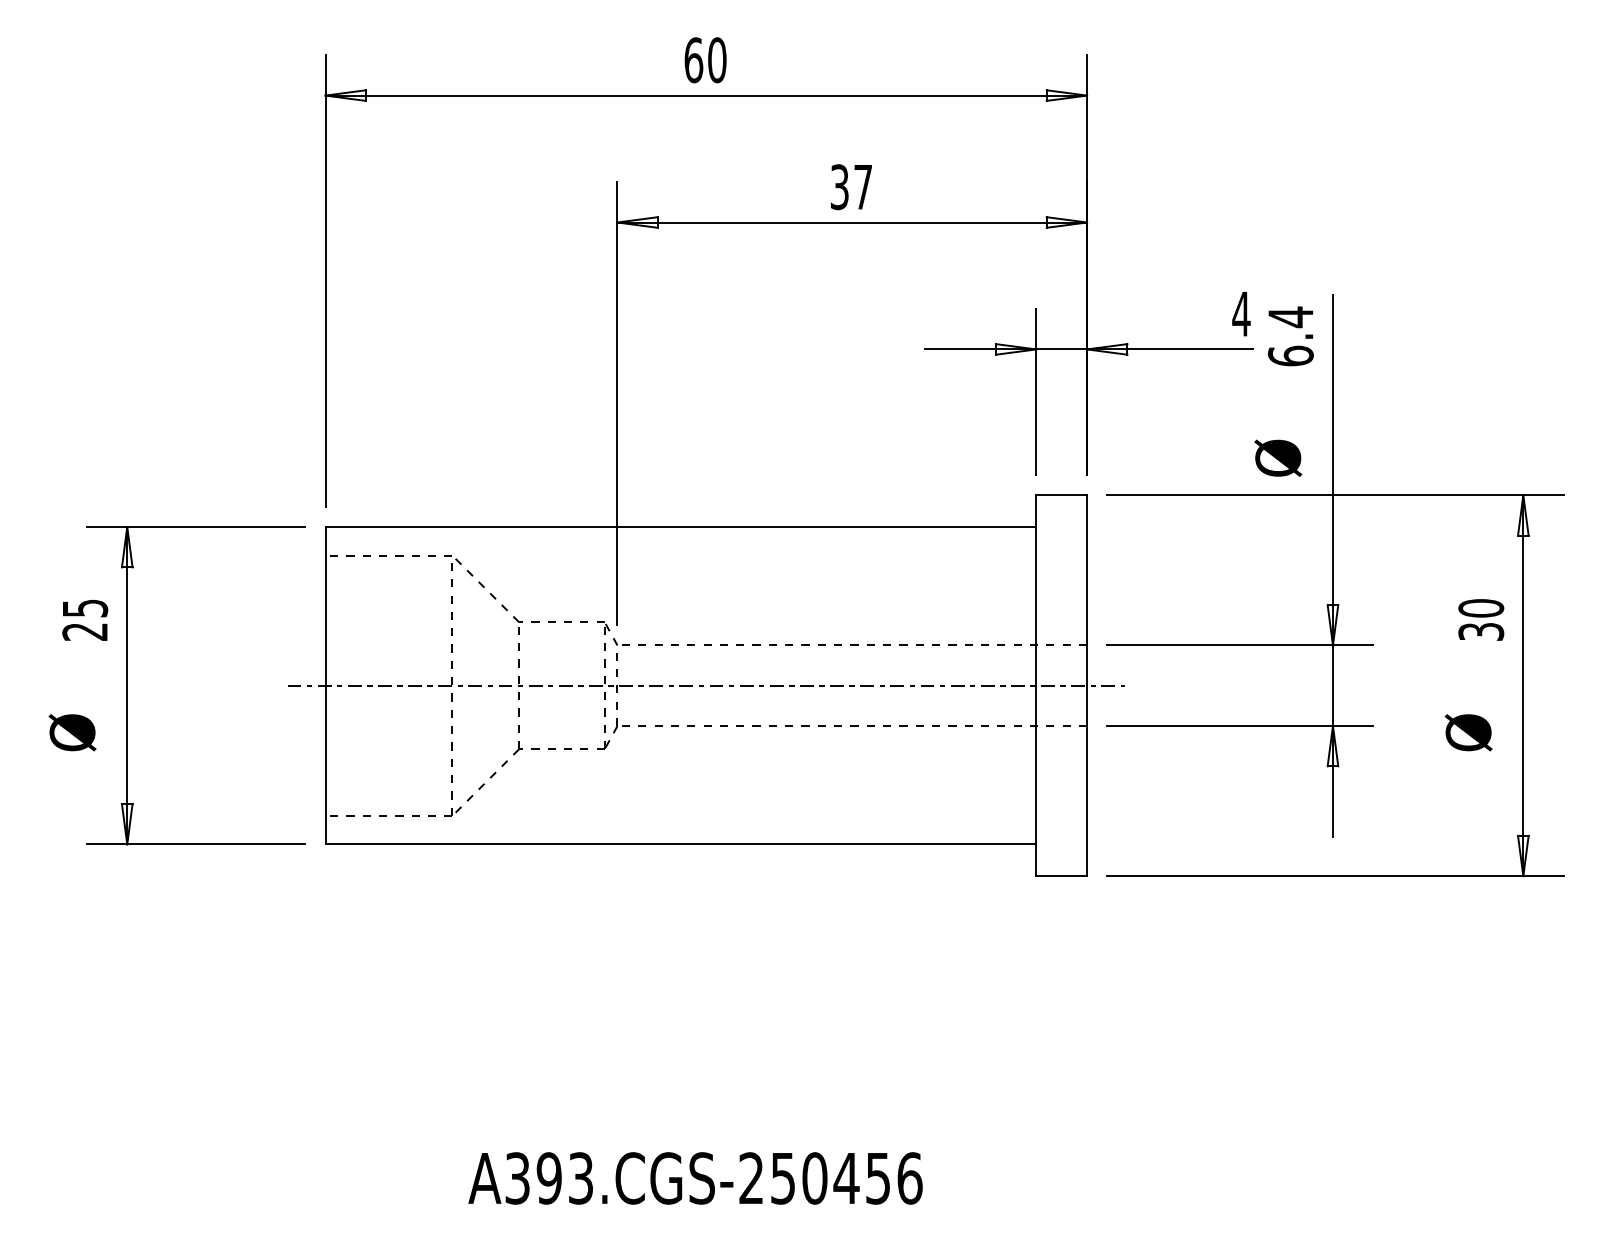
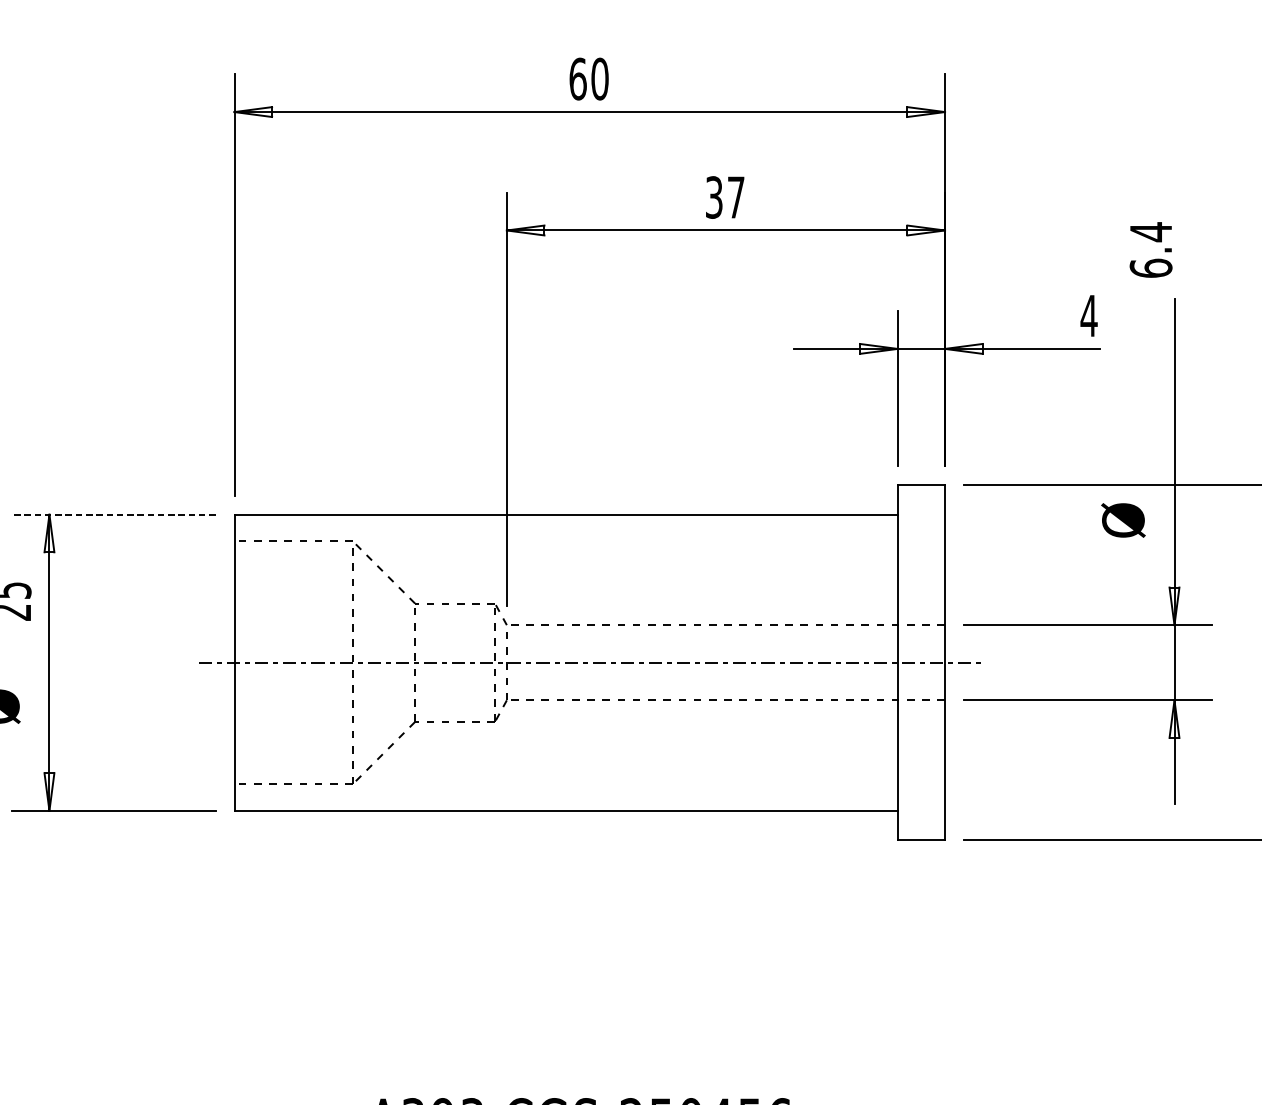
text: (1290, 336) -> (1150, 250), moved
text: (1278, 457) -> (1123, 519), moved
line: (195, 527) -> (113, 515), solid -> dashed

